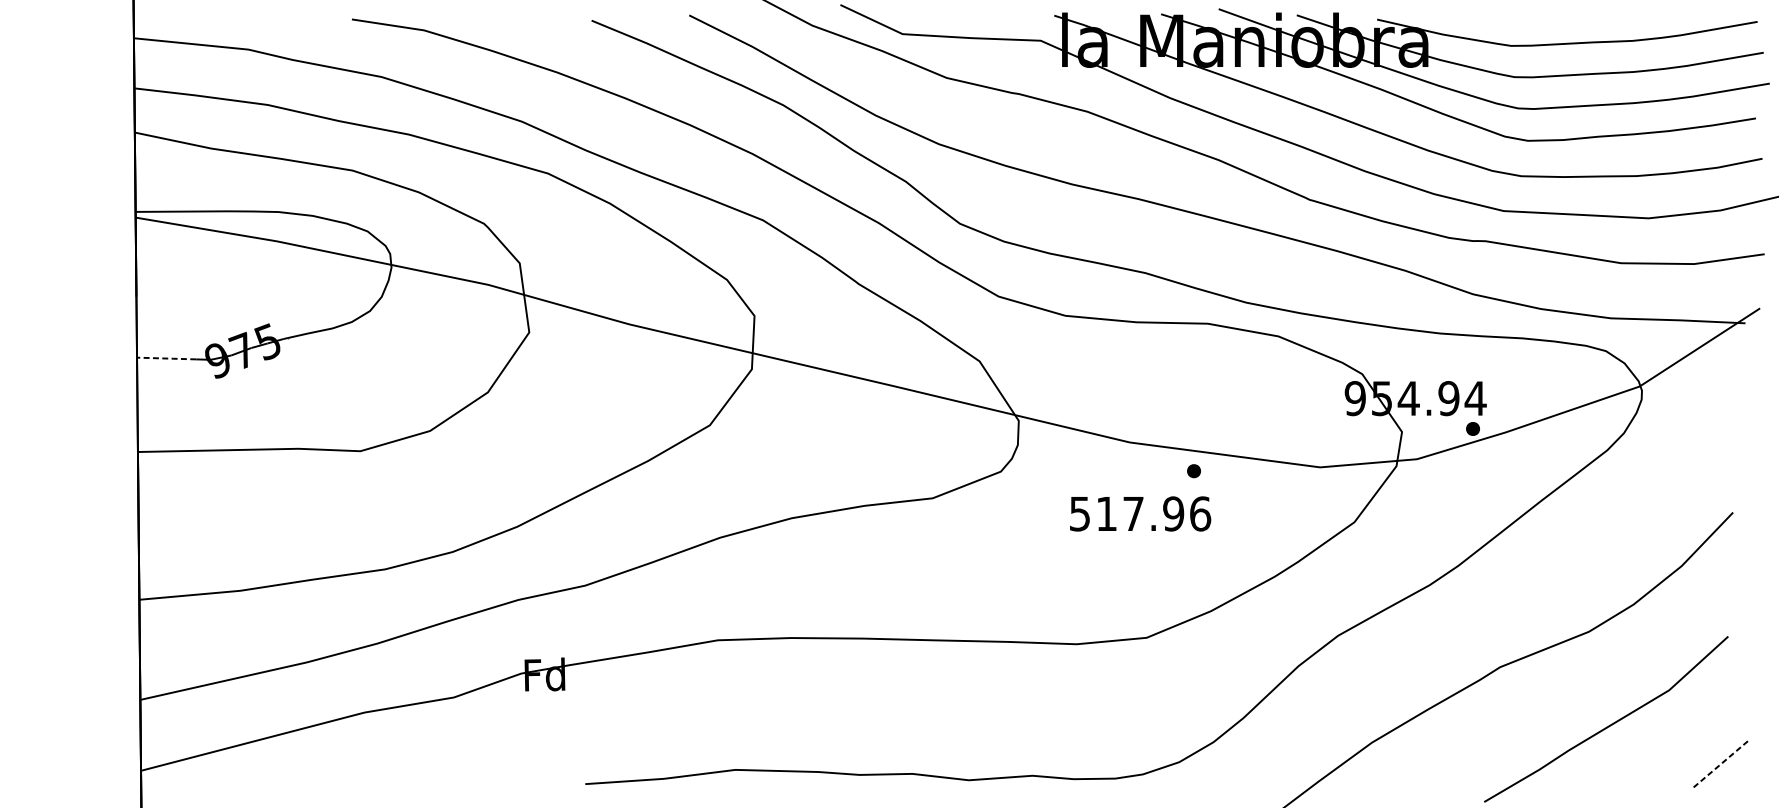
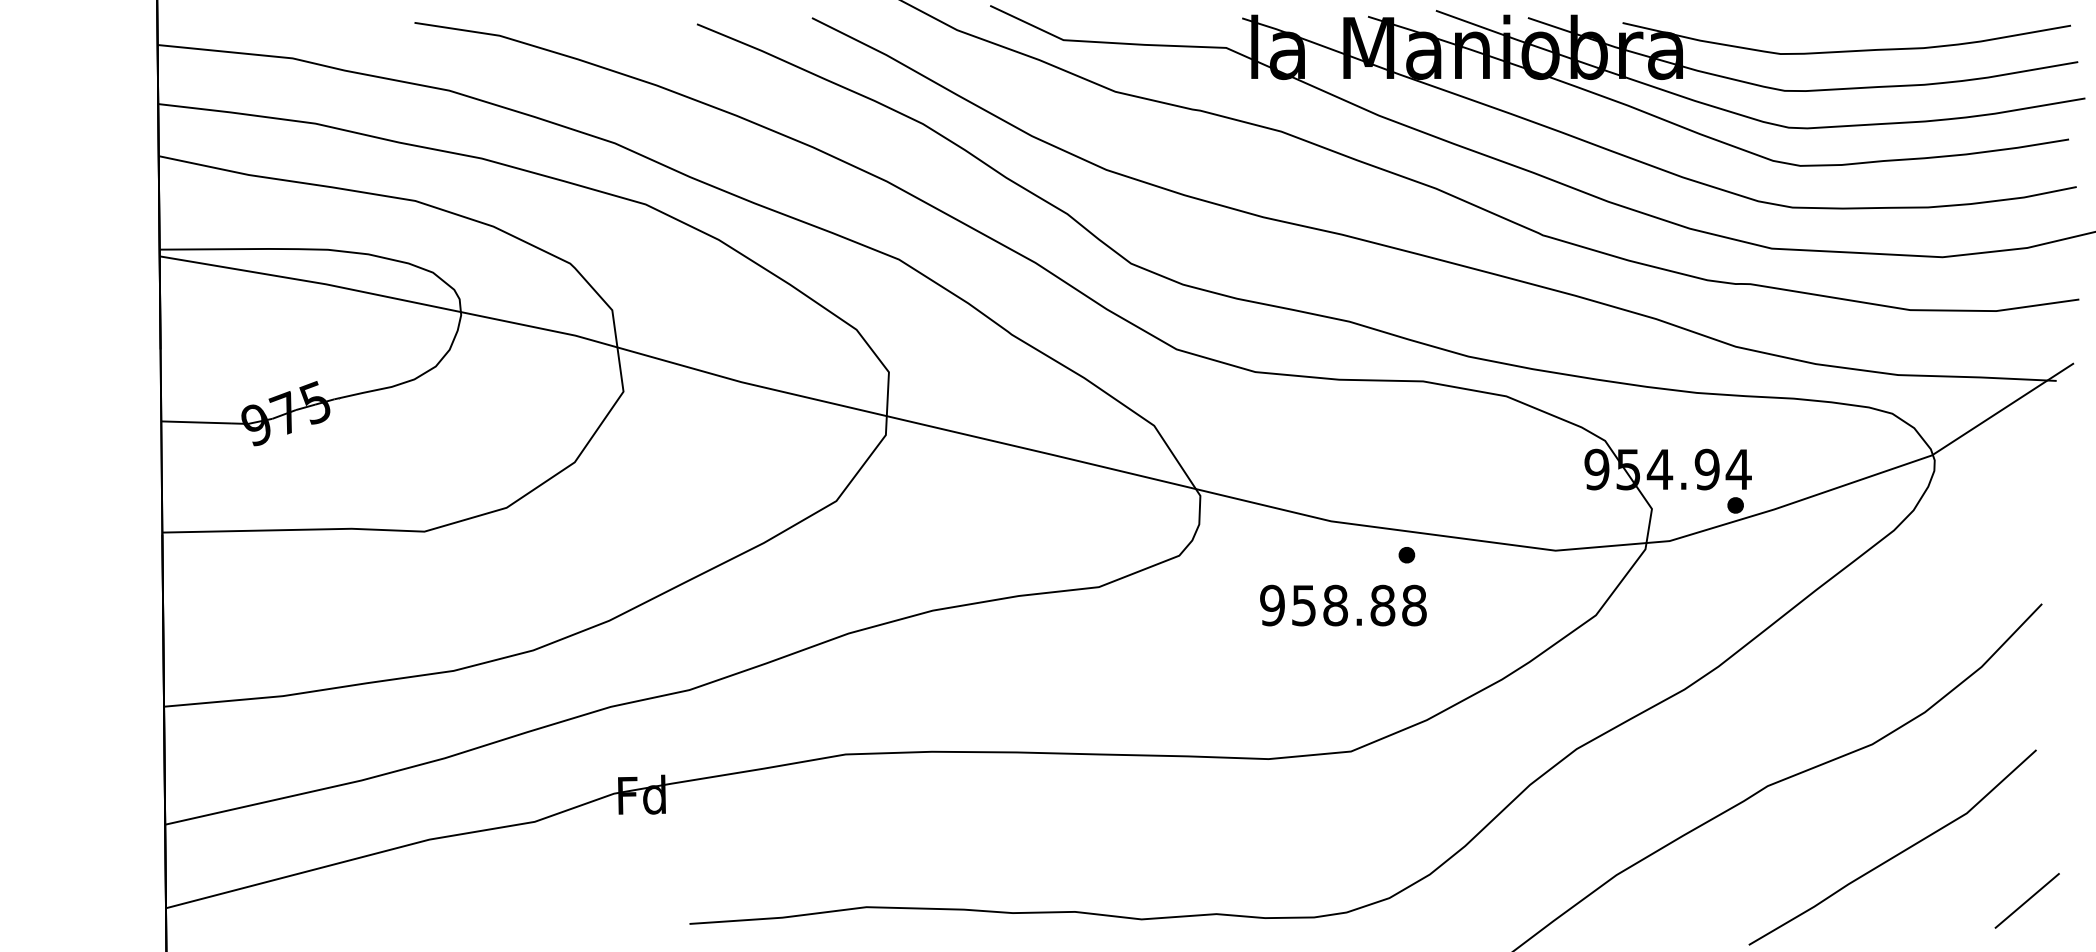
line: (166, 358) -> (196, 422), dashed -> solid
text: (1140, 513) -> (1343, 605), 517.96 -> 958.88
line: (1719, 765) -> (2026, 901), dashed -> solid

